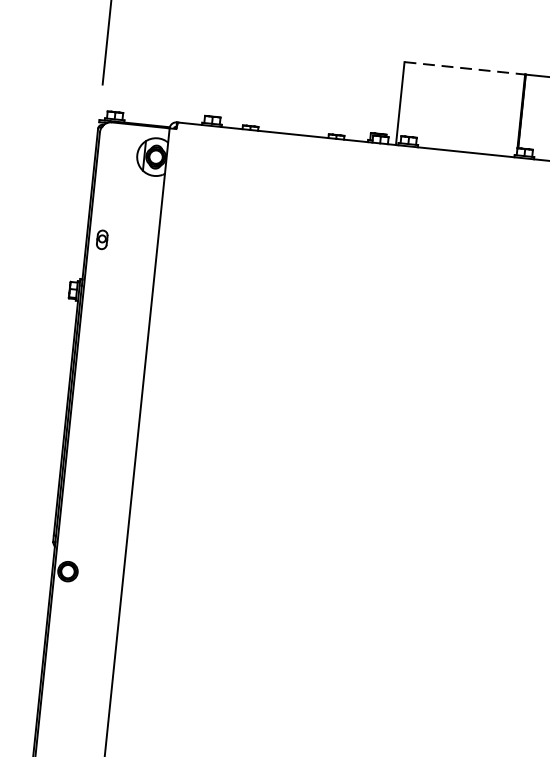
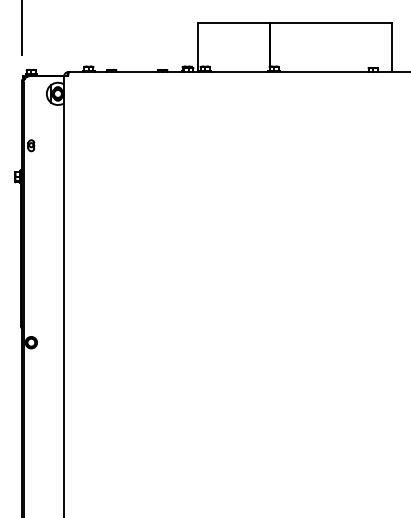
line: (464, 69) -> (233, 23), dashed -> solid

